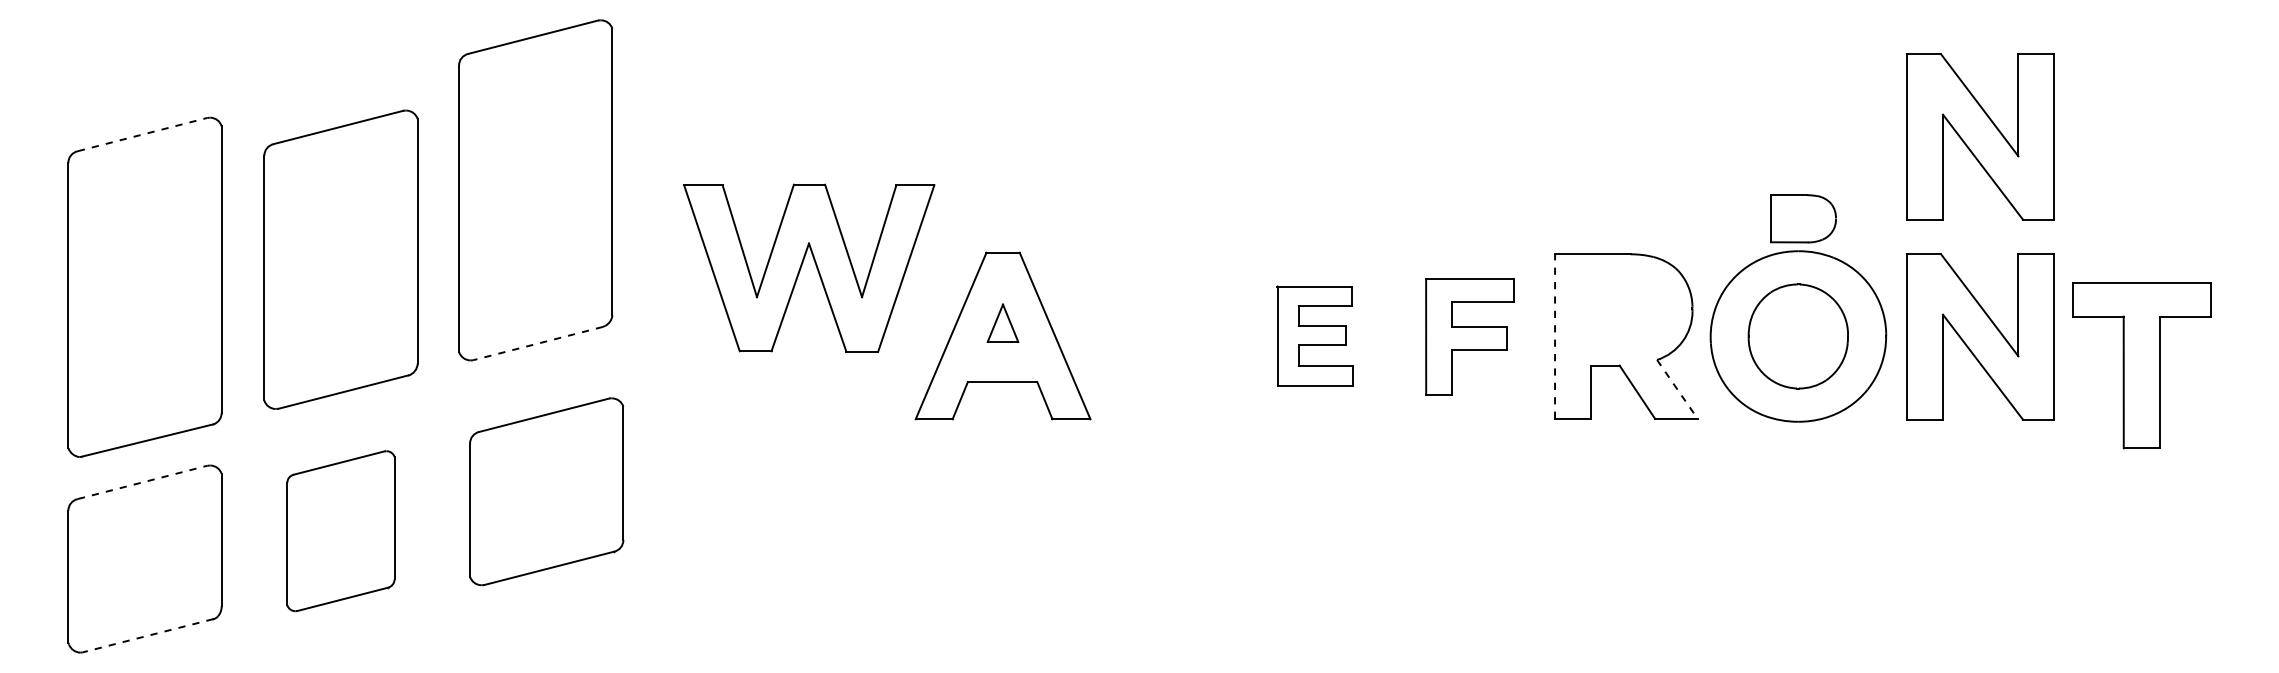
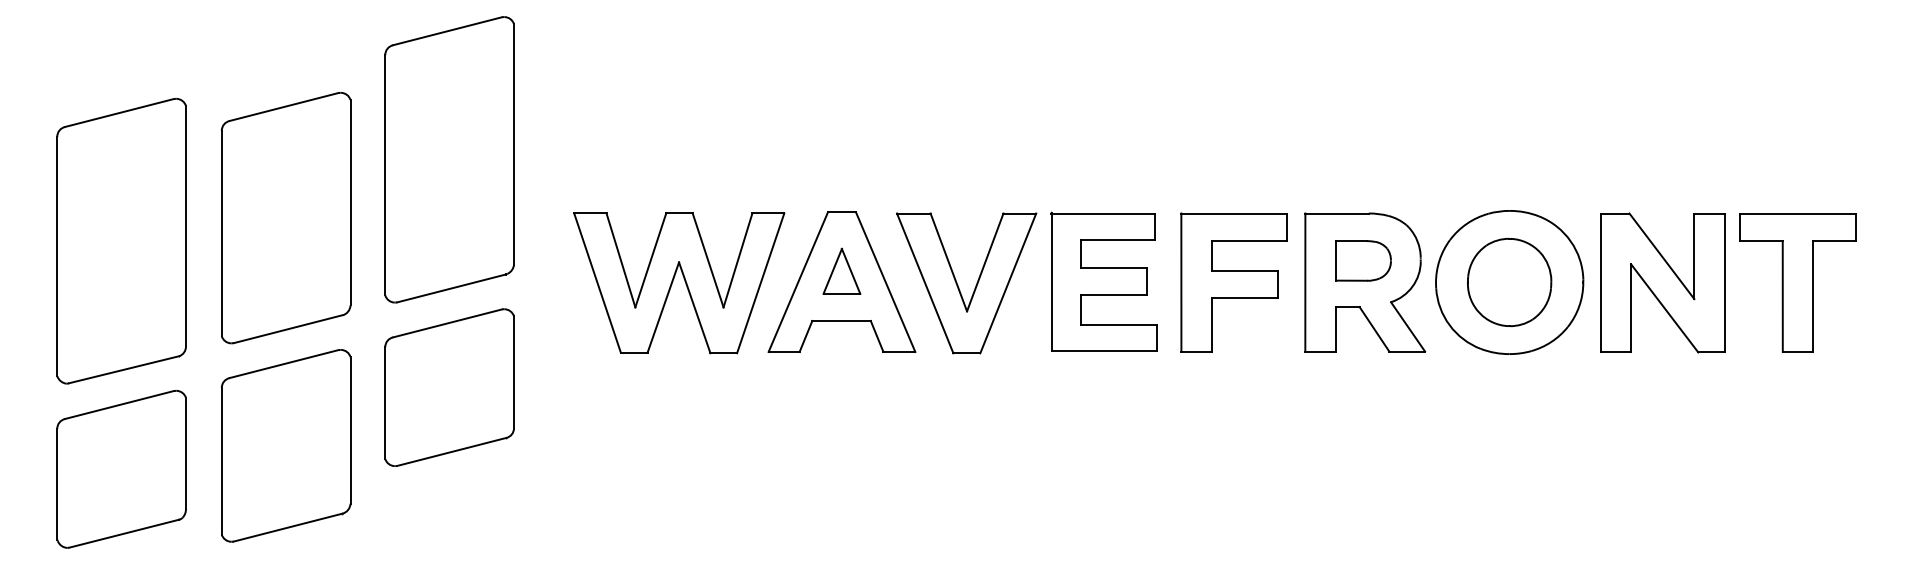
line: (142, 134) -> (119, 112), dashed -> solid
part: (1980, 136) -> (1662, 114), removed
part: (1803, 218) -> (1363, 260), moved
part: (815, 265) -> (684, 280), moved
part: (1002, 323) -> (841, 271), size x1.43
part: (1314, 335) -> (1103, 281), size x1.67
part: (1469, 336) -> (1233, 282), size x1.43
line: (1555, 336) -> (1305, 282), dashed -> solid
part: (1142, 341) -> (959, 286), added
line: (538, 343) -> (451, 288), dashed -> solid
part: (2141, 365) -> (1797, 282), moved
line: (1677, 389) -> (1408, 326), dashed -> solid
line: (142, 482) -> (119, 405), dashed -> solid
part: (546, 491) -> (449, 387), moved
part: (340, 531) -> (285, 446), size x1.43
line: (147, 635) -> (123, 533), dashed -> solid

